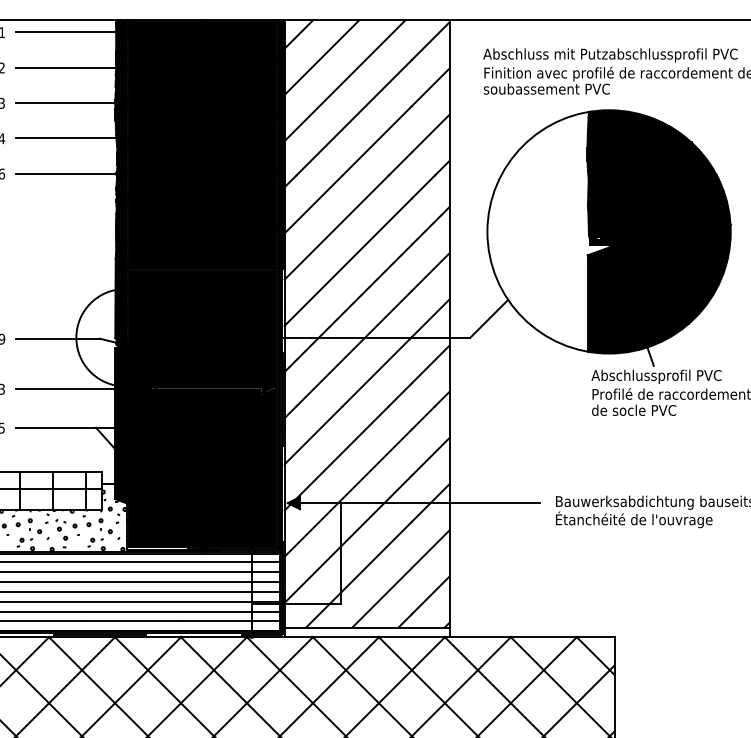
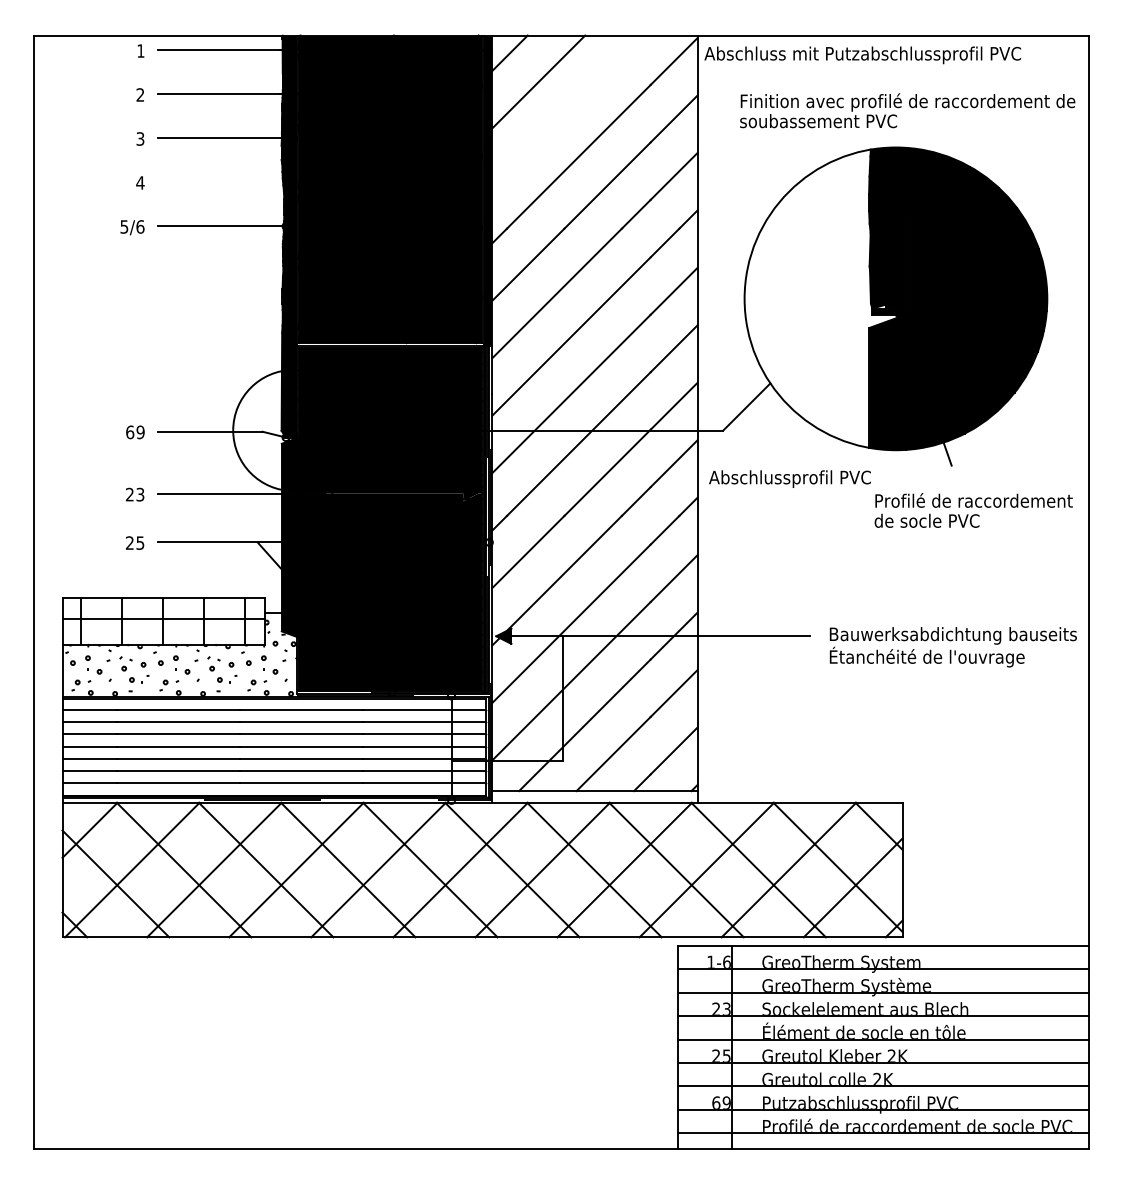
text: (610, 55) -> (862, 55), moved
line: (345, 80) -> (567, 110), removed
line: (67, 138) -> (222, 182), removed
text: (656, 376) -> (789, 478), moved

